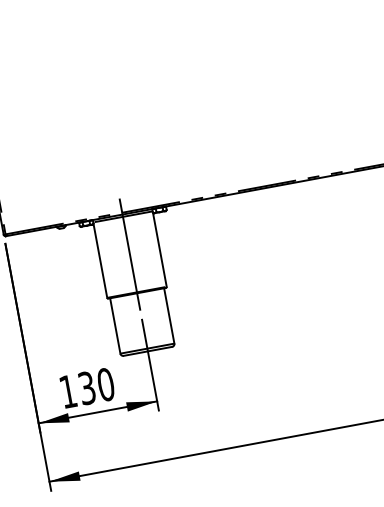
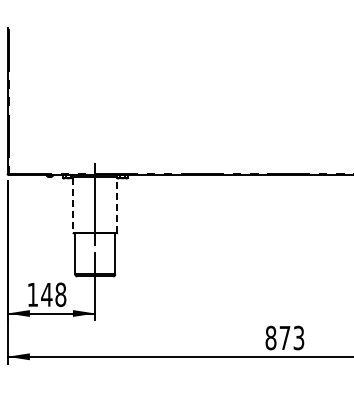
line: (160, 250) -> (117, 205), solid -> dashed
line: (100, 261) -> (73, 205), solid -> dashed
text: (95, 386) -> (53, 294), 130 -> 148

